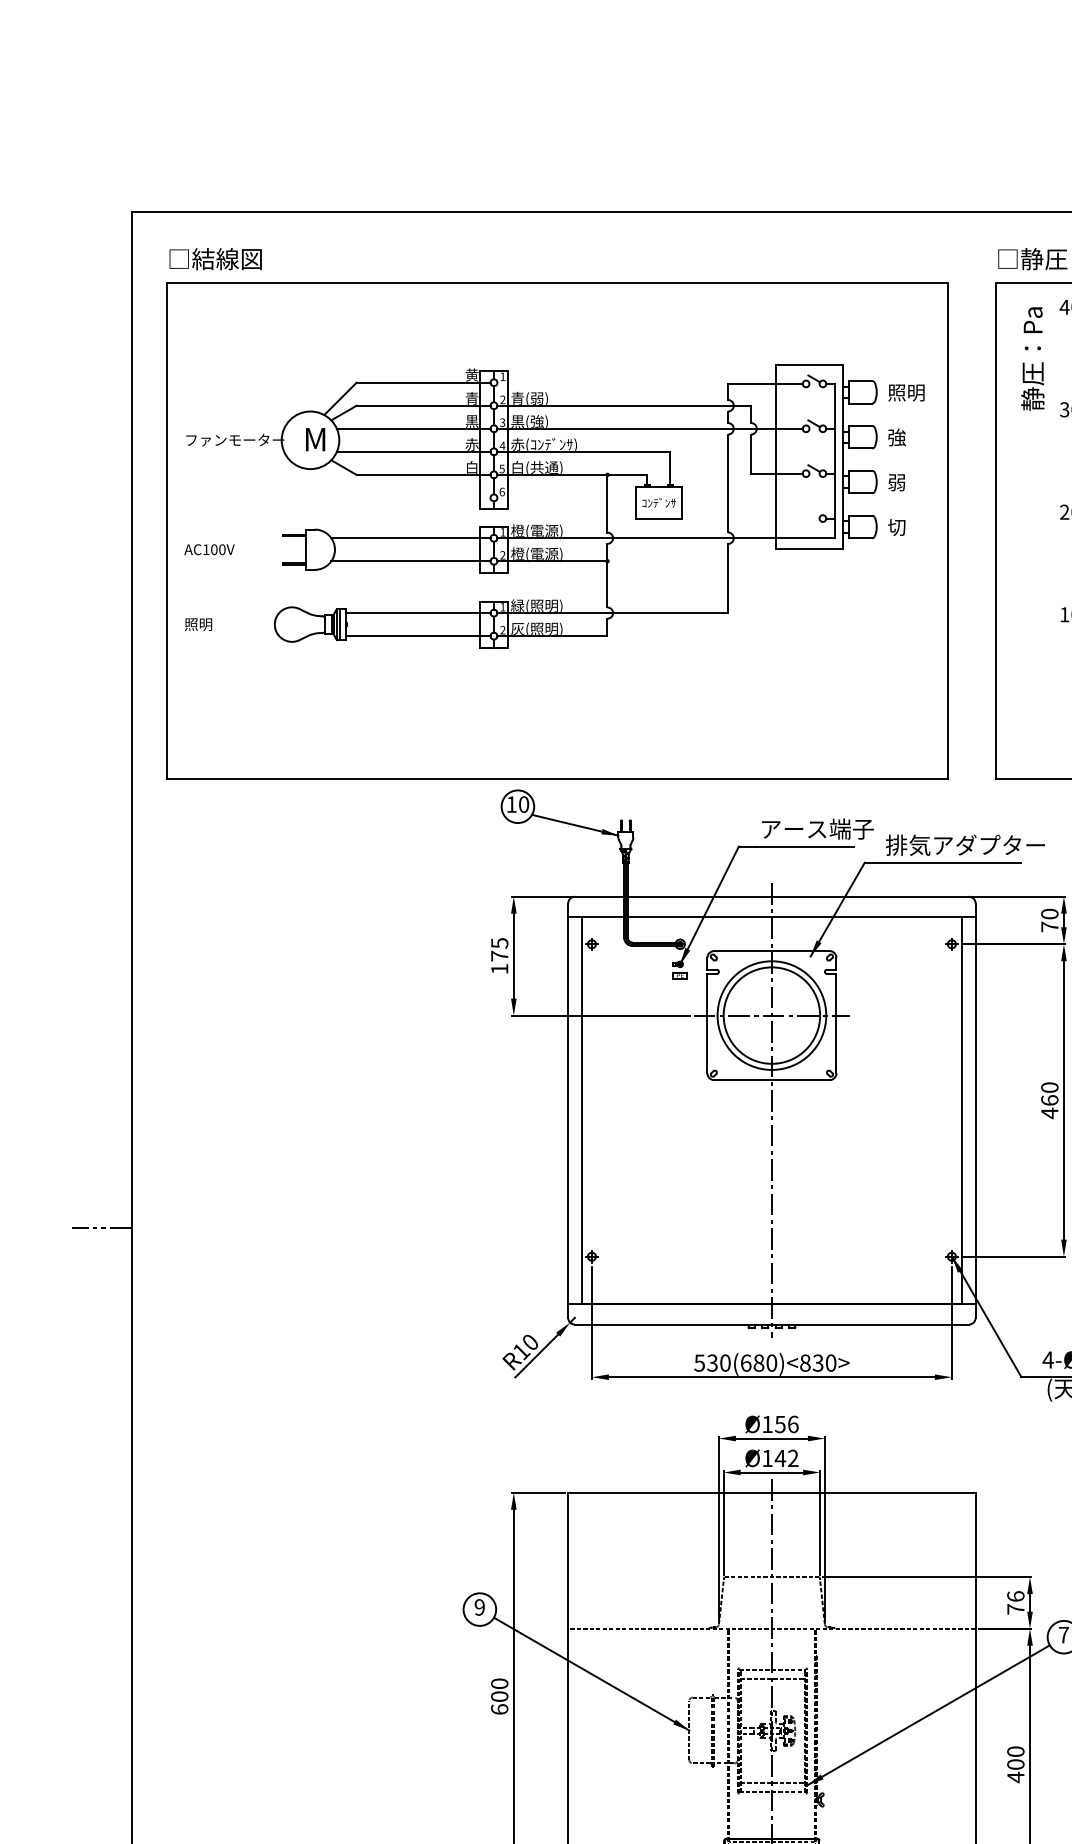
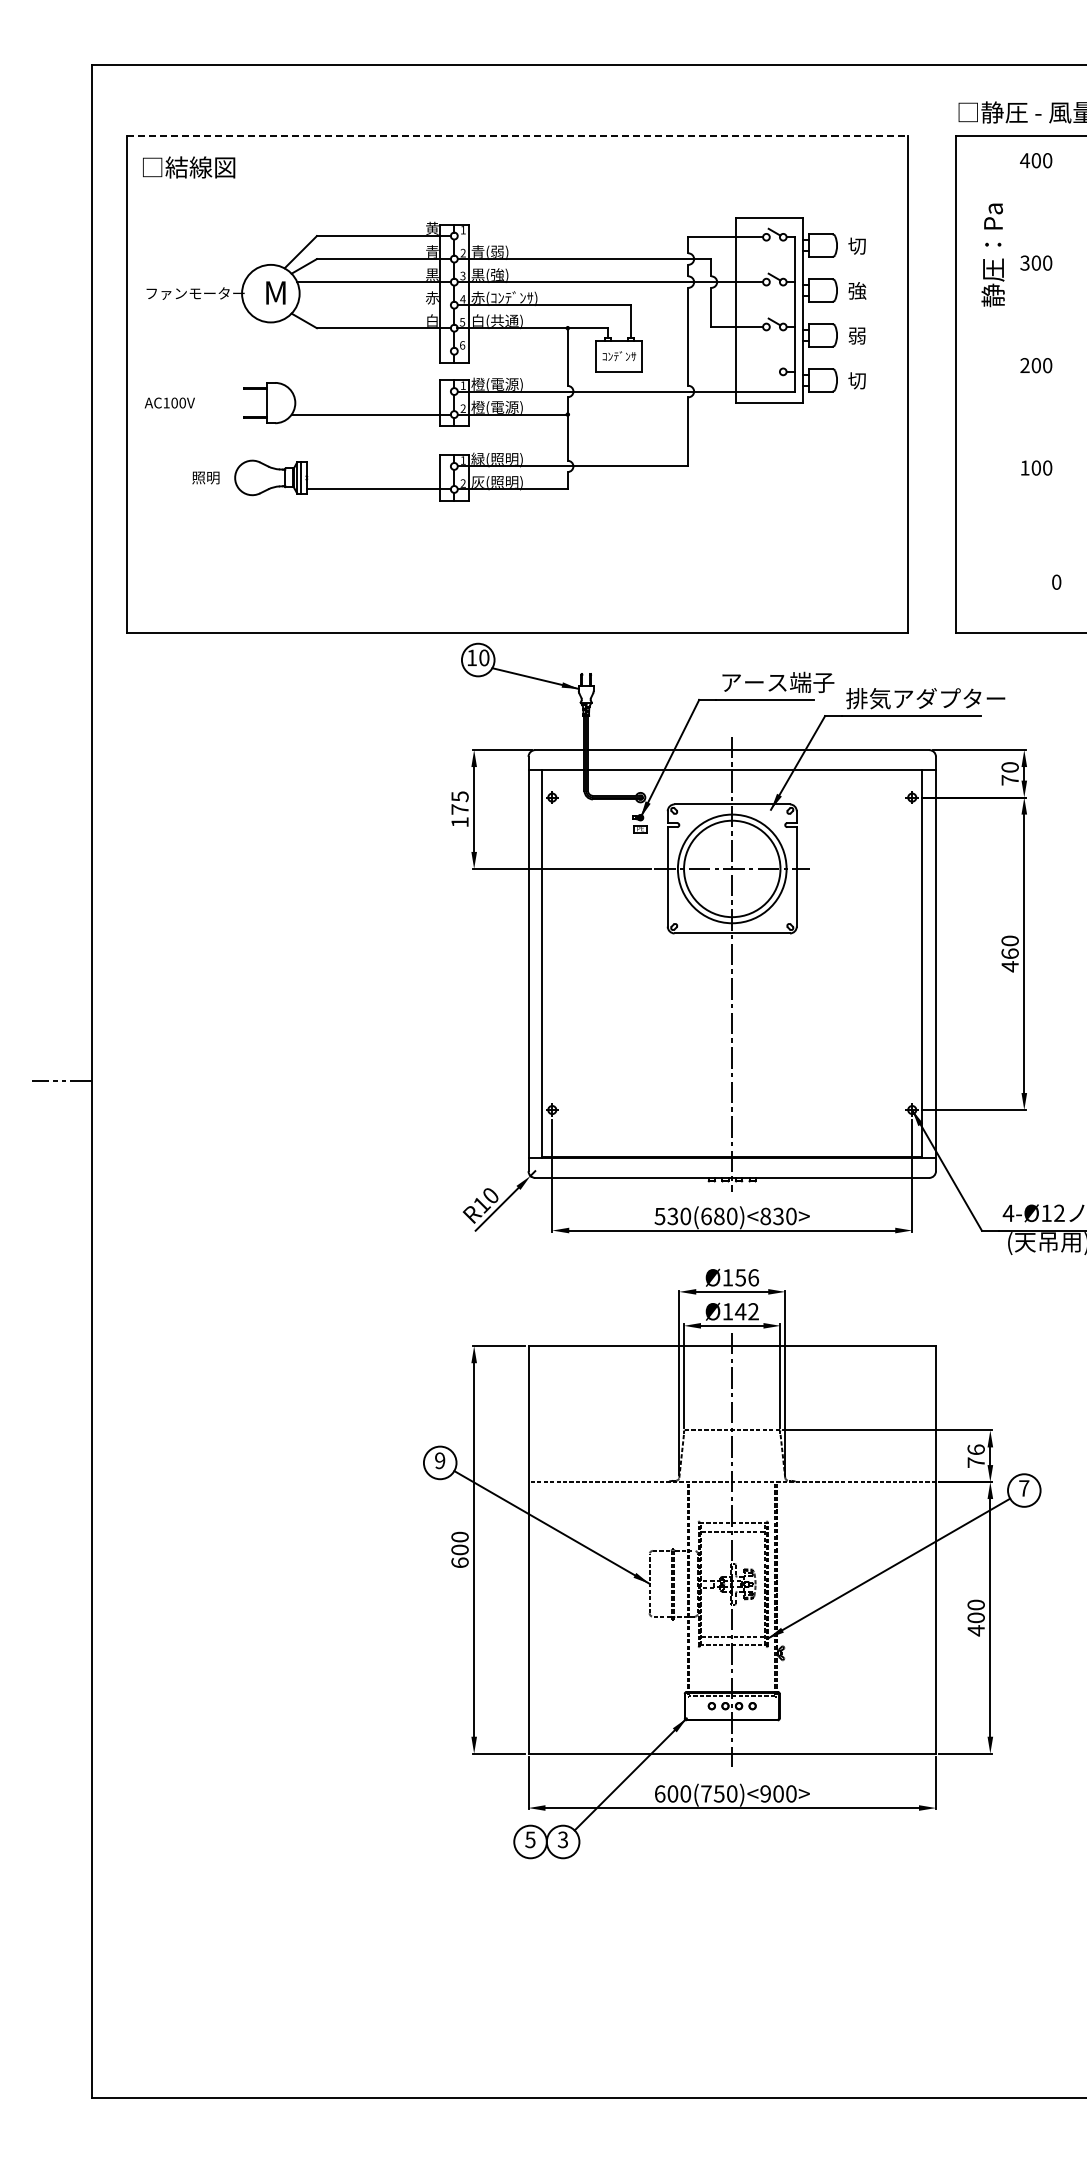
text: (216, 259) -> (189, 167), moved
line: (558, 282) -> (518, 135), solid -> dashed
text: (1032, 359) -> (992, 255), moved
text: (906, 392) -> (866, 245), 照明 -> 切
line: (413, 452) -> (373, 305), removed
line: (410, 538) -> (370, 391), removed
line: (418, 613) -> (378, 466), removed
text: (198, 624) -> (205, 477), moved

